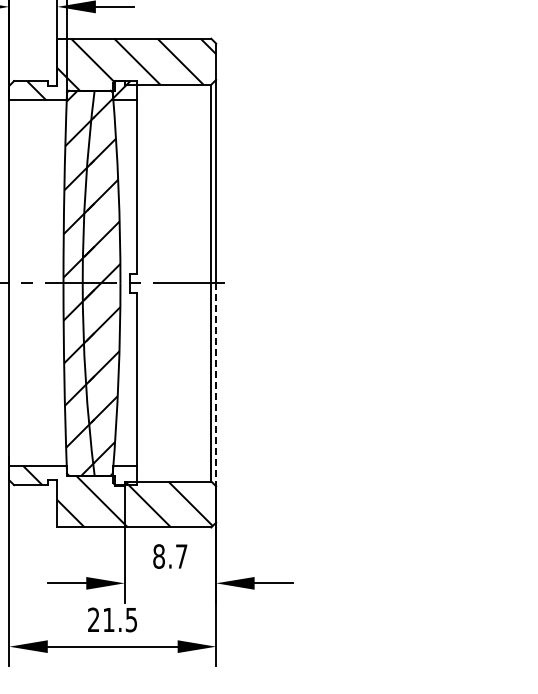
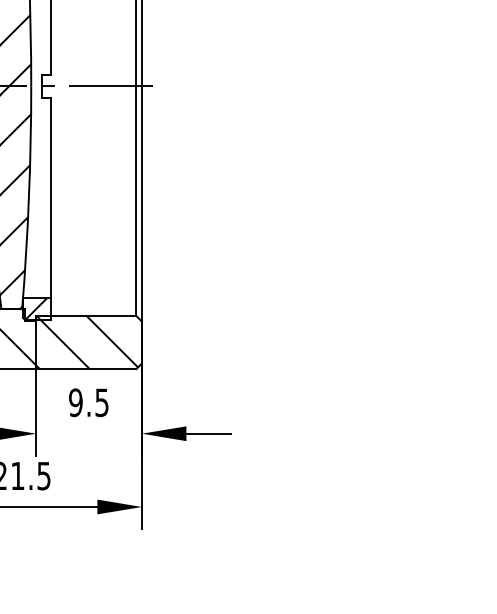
line: (216, 384) -> (142, 203), dashed -> solid
hatch: (124, 475) -> (35, 309), added
text: (170, 556) -> (89, 402), 8.7 -> 9.5

